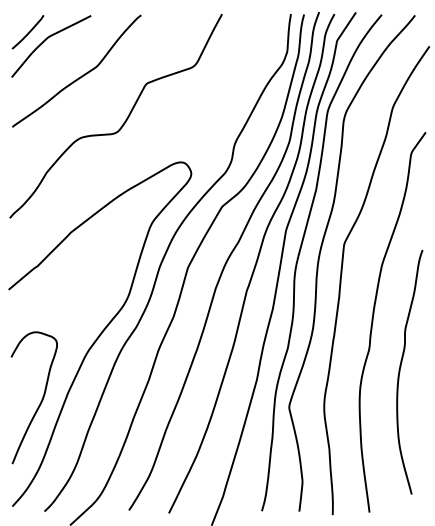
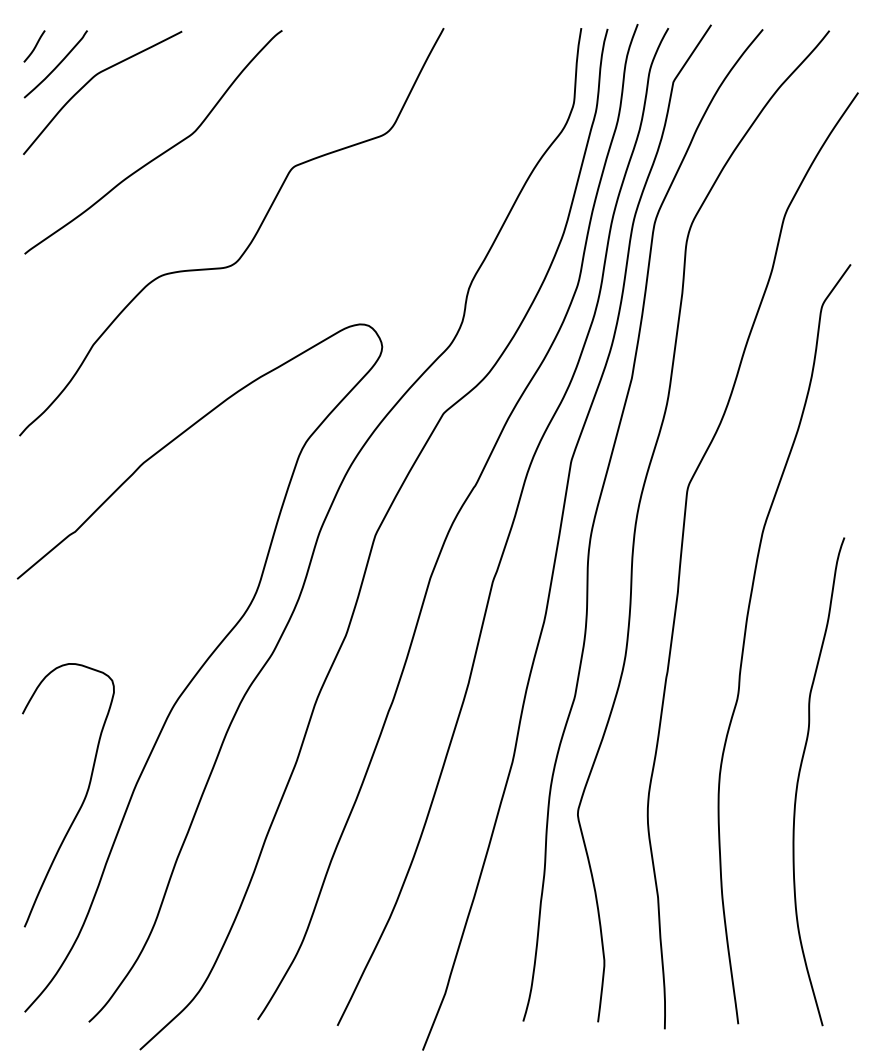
line: (16, 23) -> (32, 46), added
curve: (400, 372) -> (800, 782), moved

